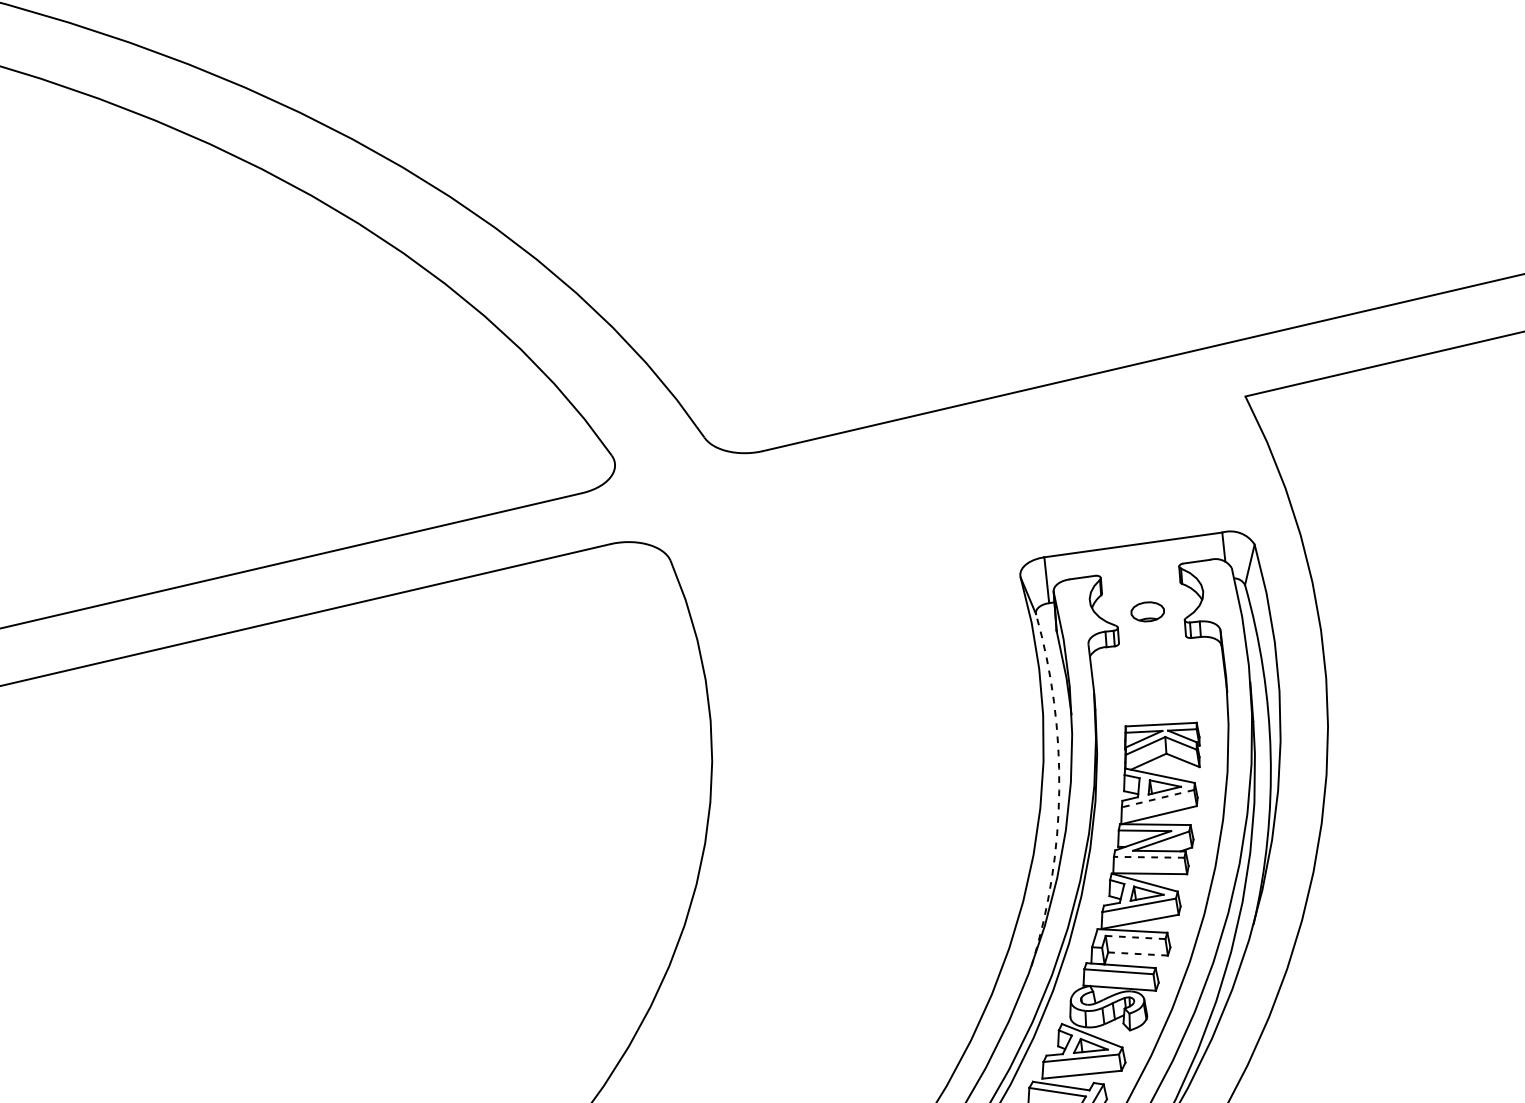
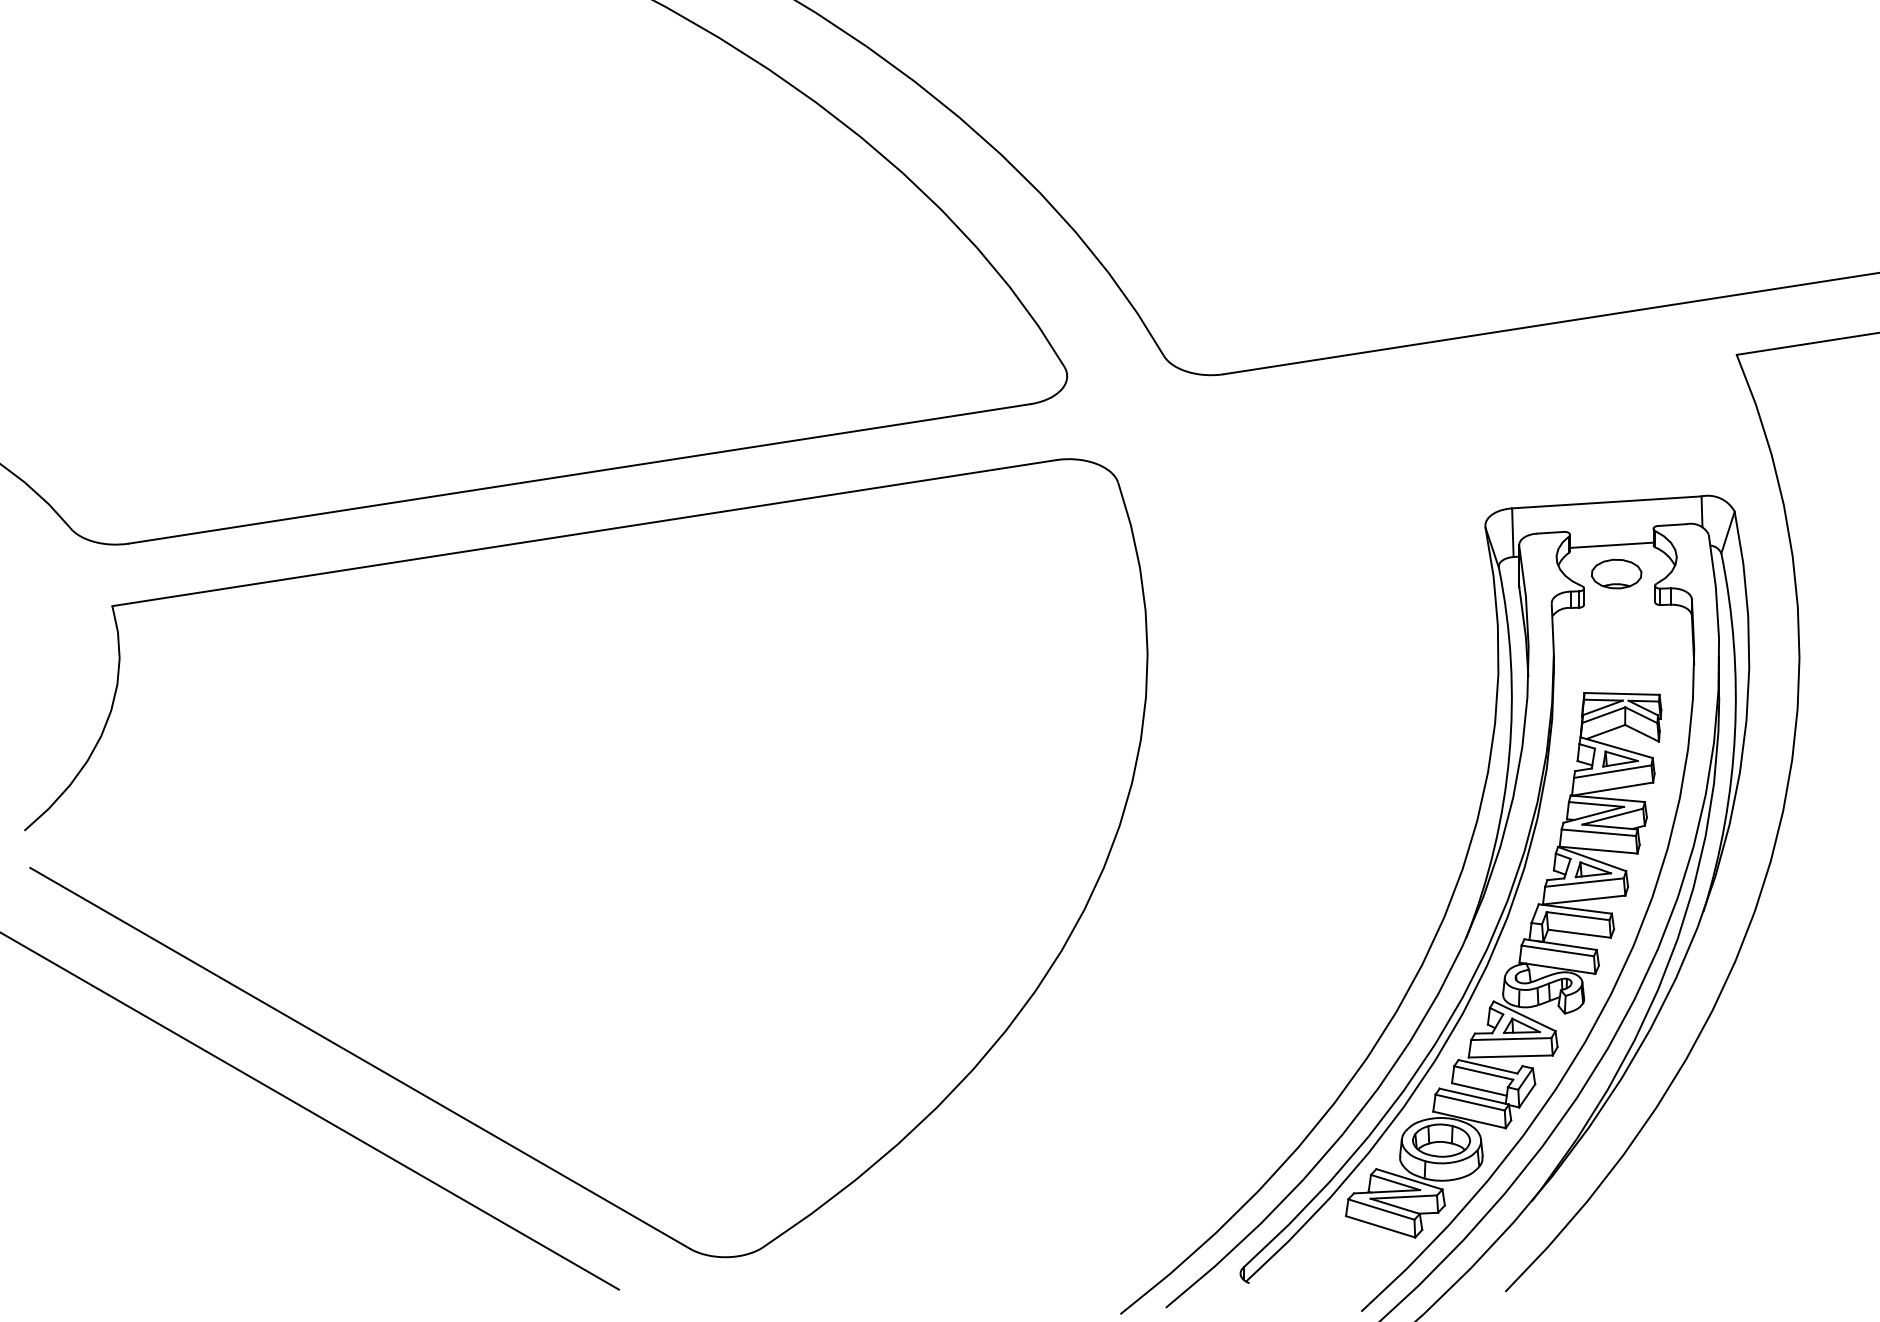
line: (1140, 584) -> (1611, 544), added
part: (1147, 611) -> (1616, 573), size x1.43
arc: (1059, 790) -> (1509, 755), dashed -> solid
line: (1157, 798) -> (1612, 771), dashed -> solid
line: (1148, 857) -> (1598, 832), dashed -> solid
line: (1135, 937) -> (1578, 916), dashed -> solid
line: (1138, 953) -> (1579, 933), dashed -> solid

